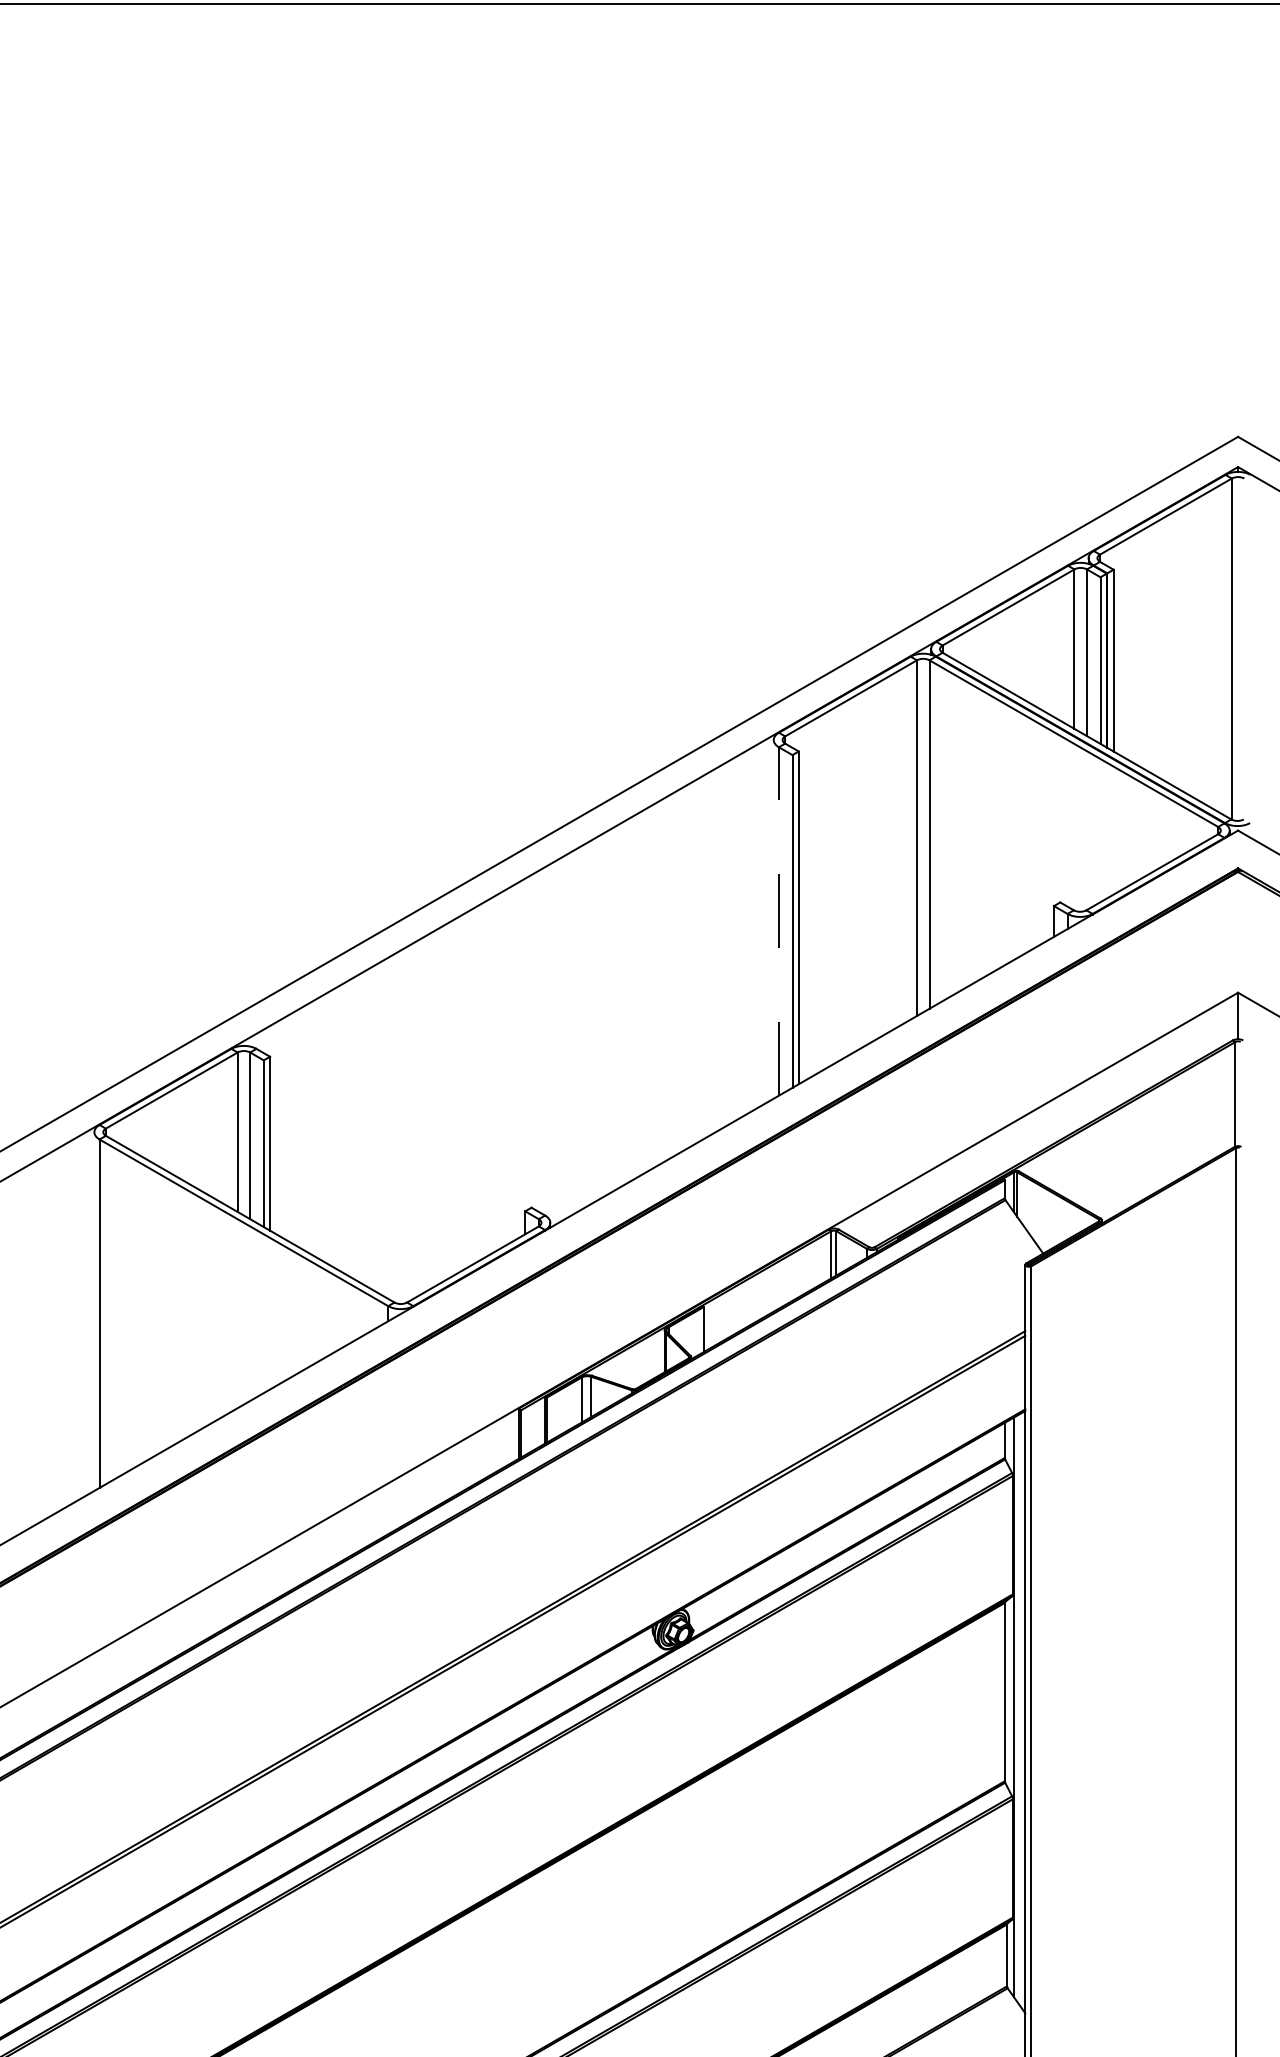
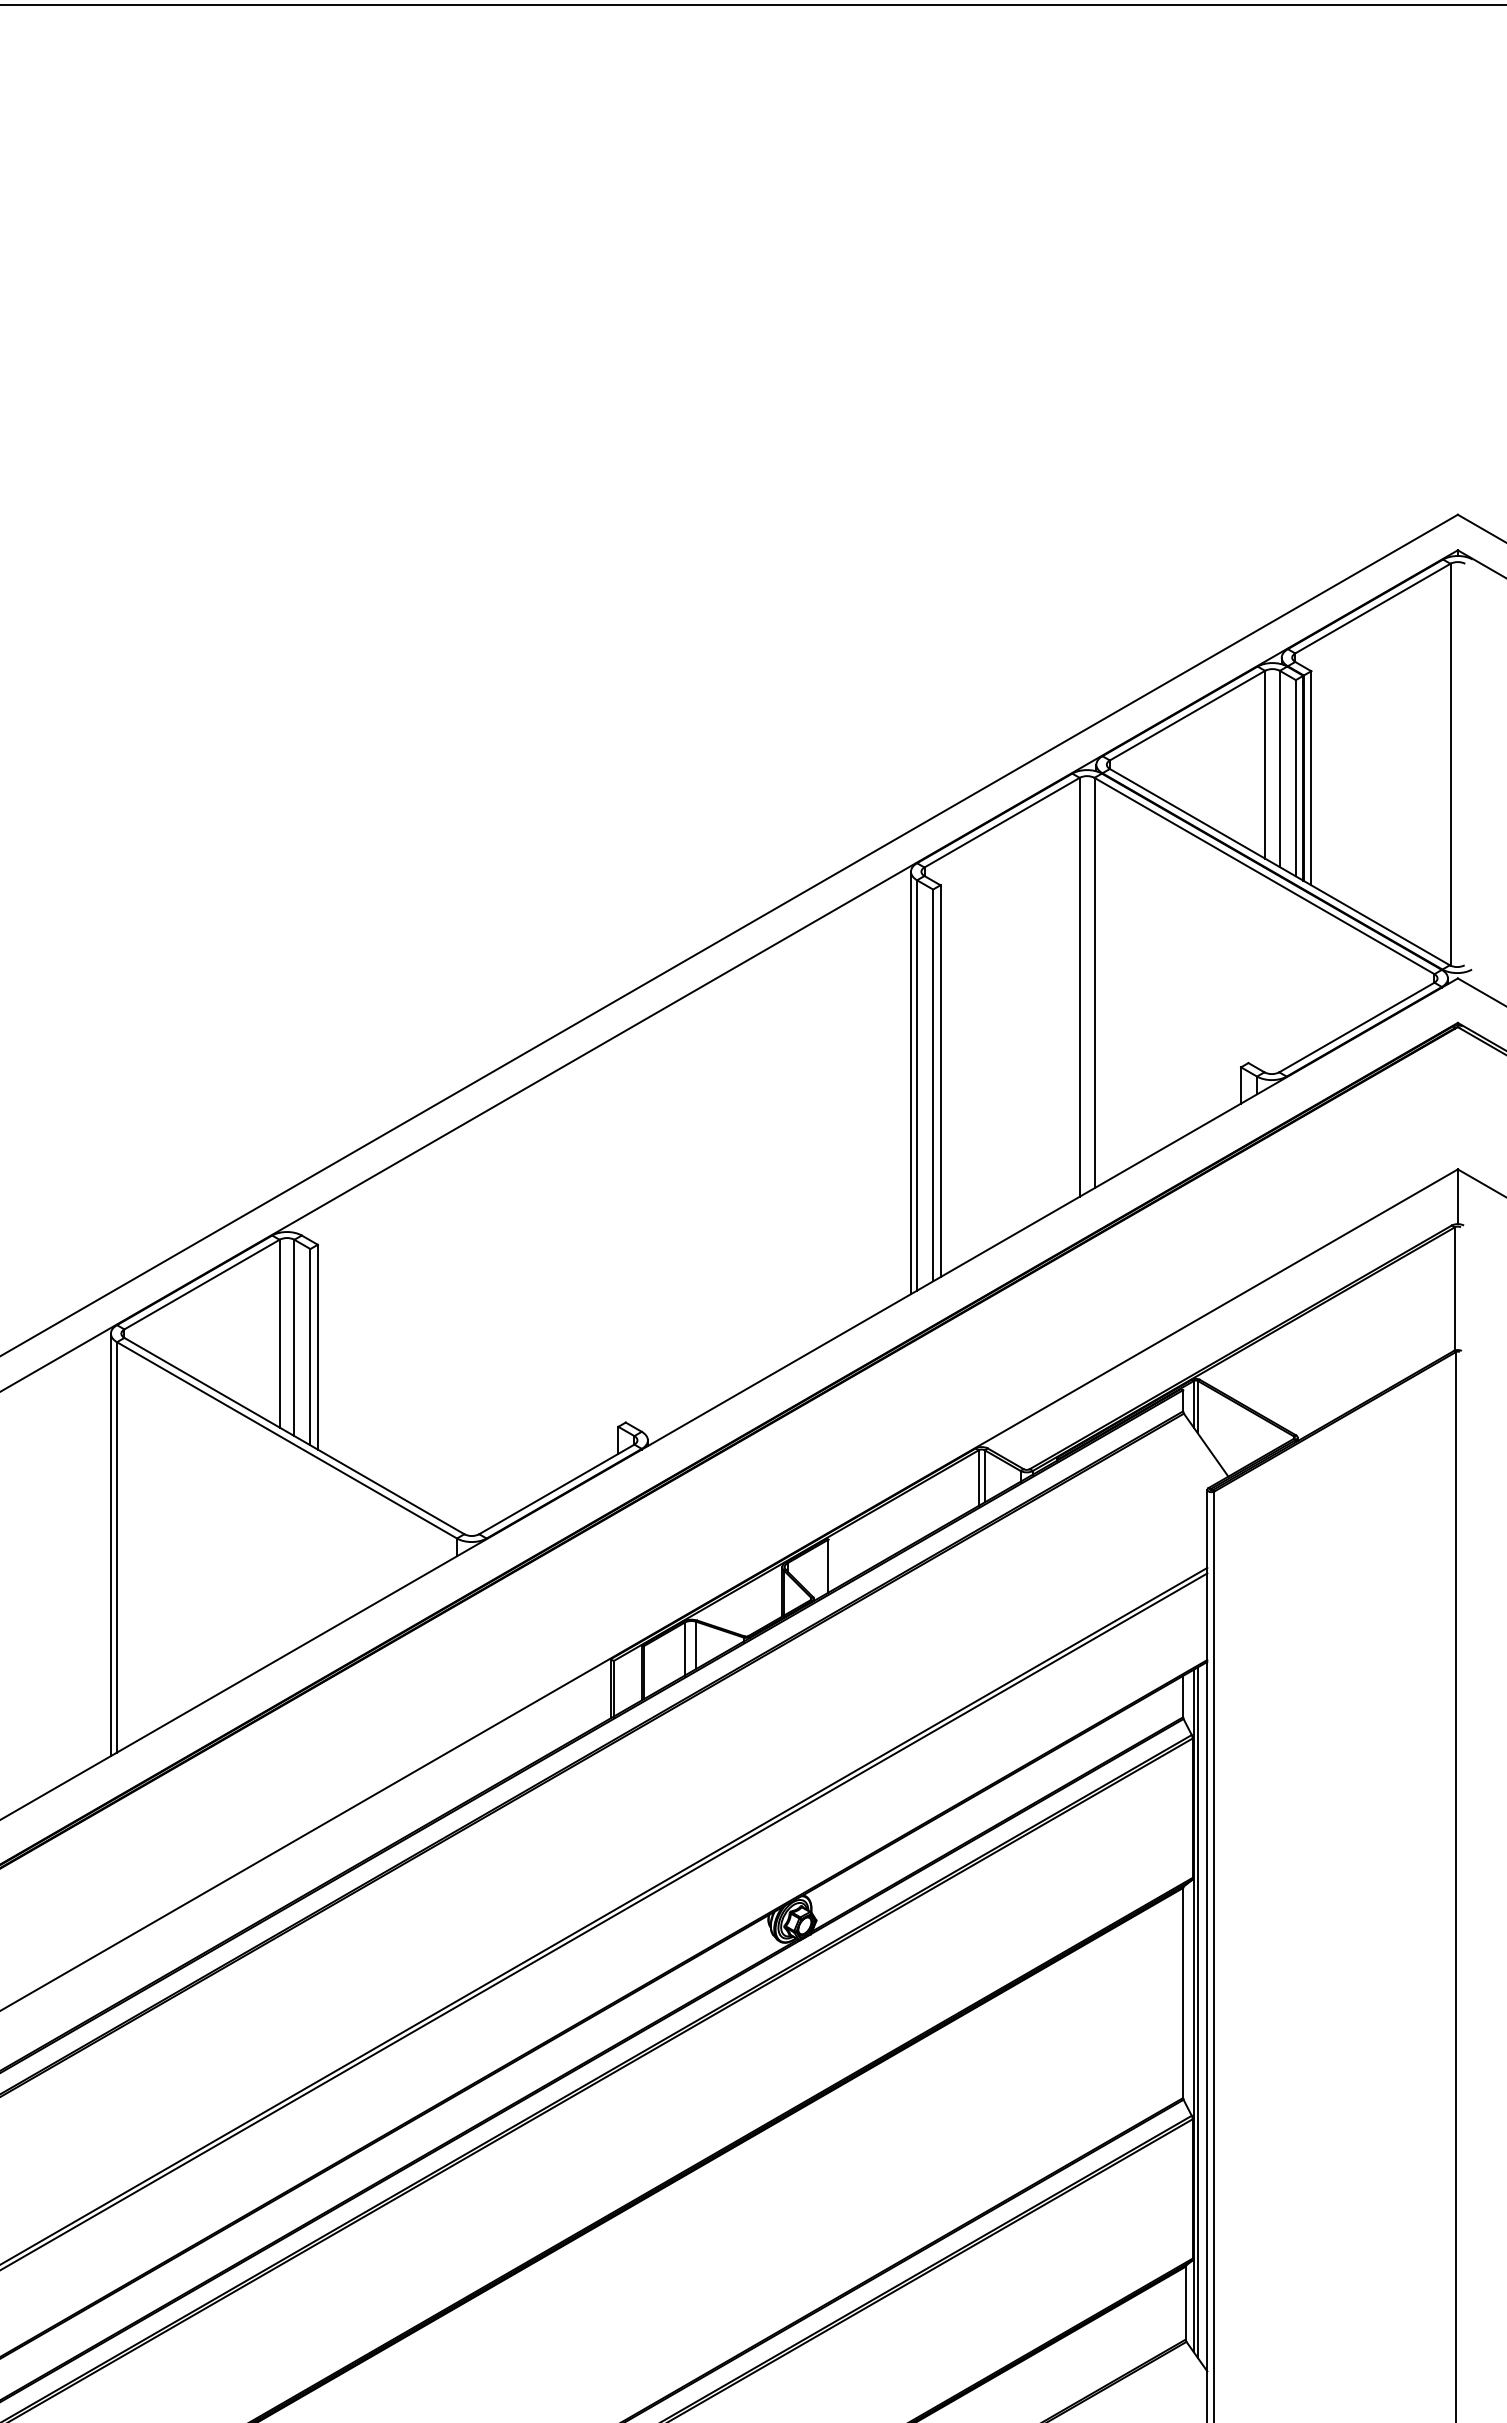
line: (773, 918) -> (910, 1082), added
line: (779, 920) -> (917, 1084), dashed -> solid
line: (94, 1311) -> (110, 1544), added
line: (1017, 1708) -> (1197, 2012), added

